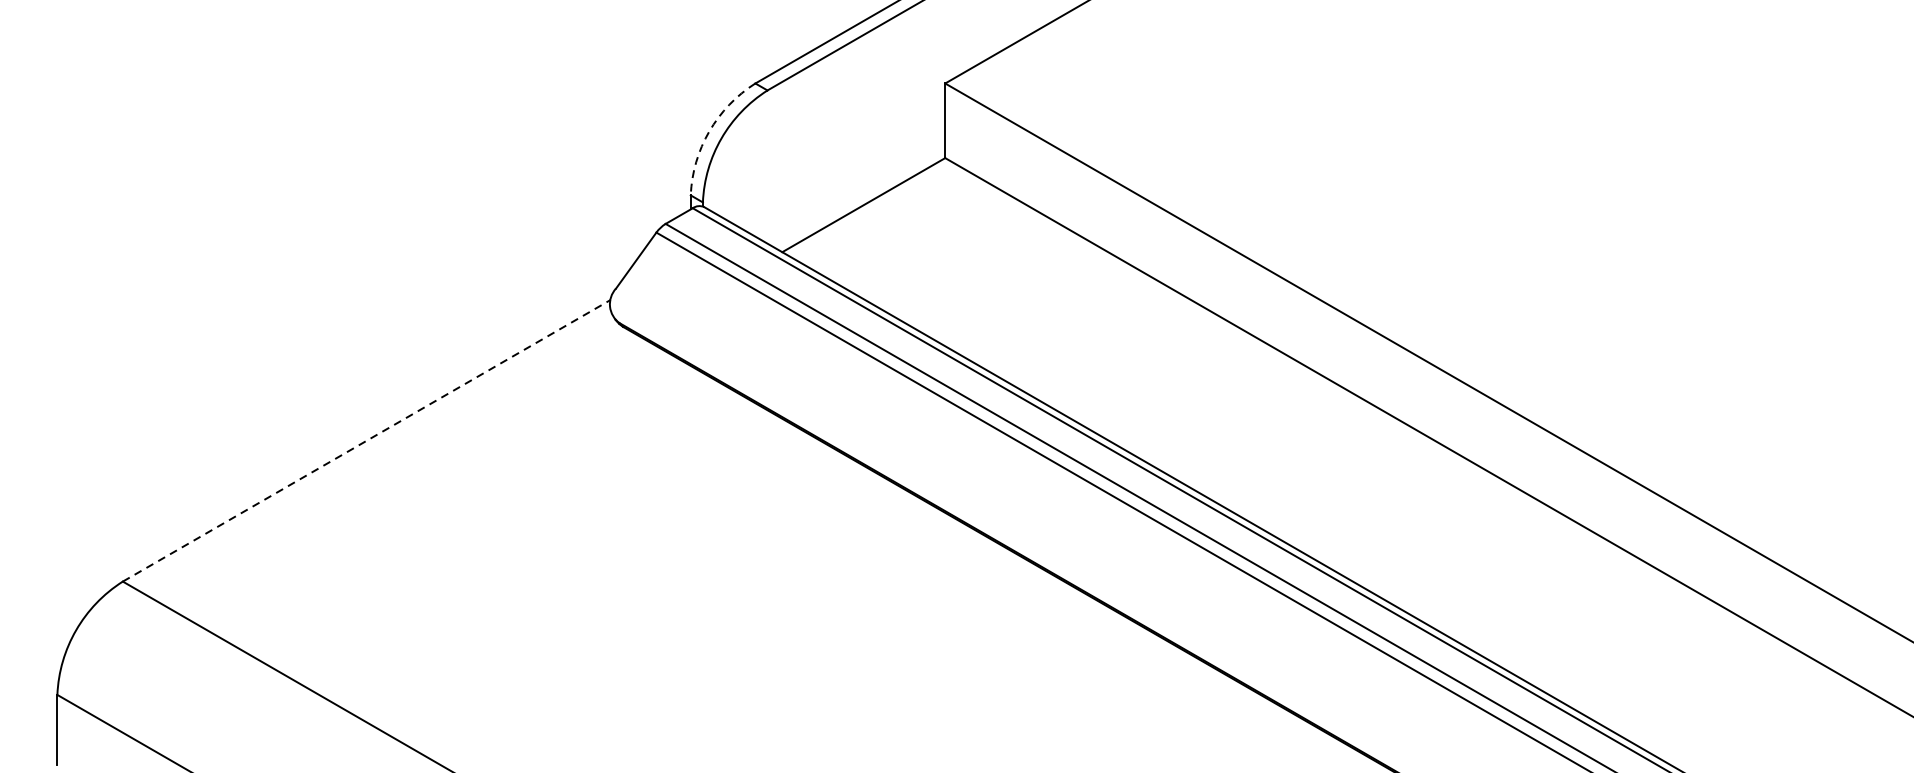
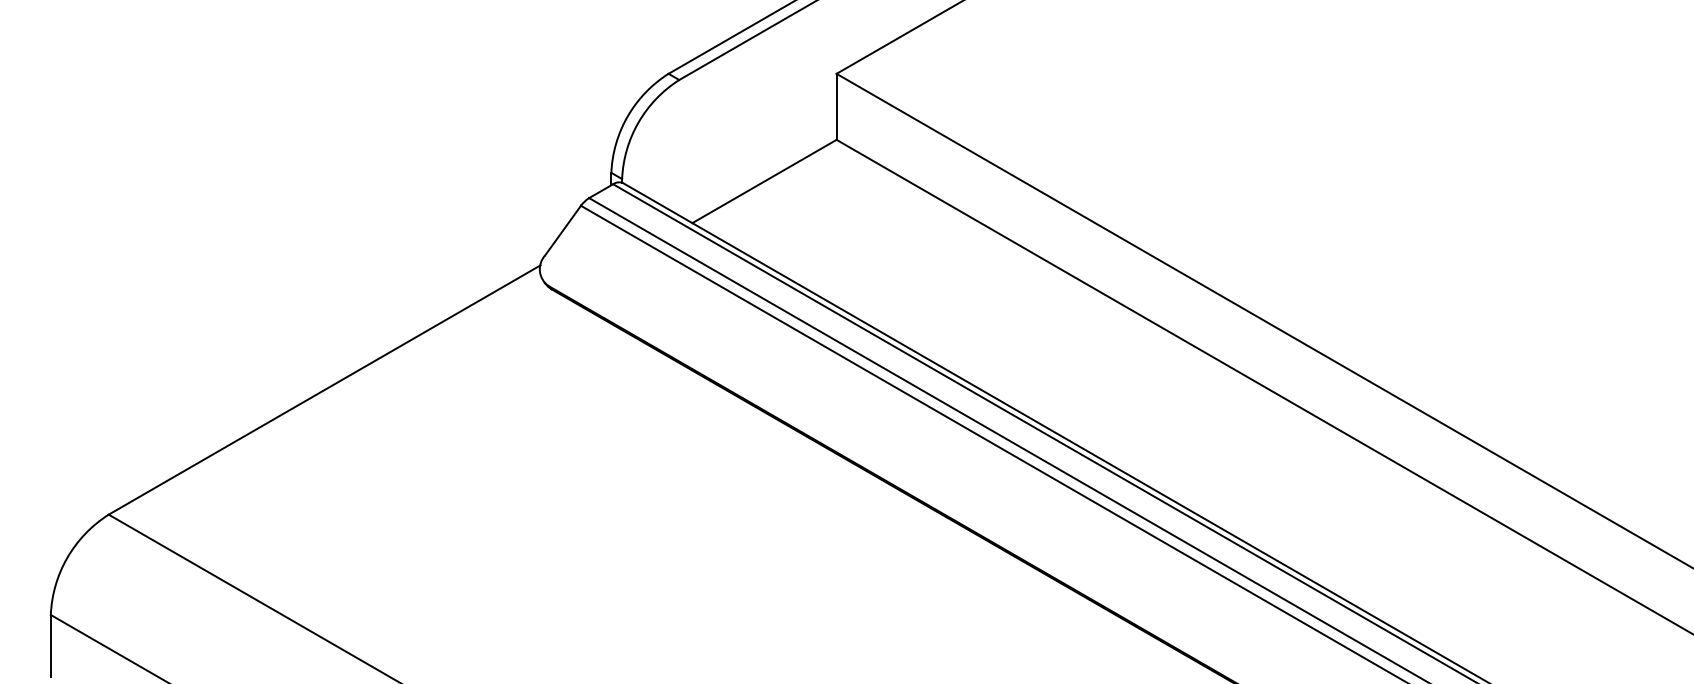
arc: (708, 131) -> (627, 116), dashed -> solid
line: (367, 440) -> (325, 389), dashed -> solid

